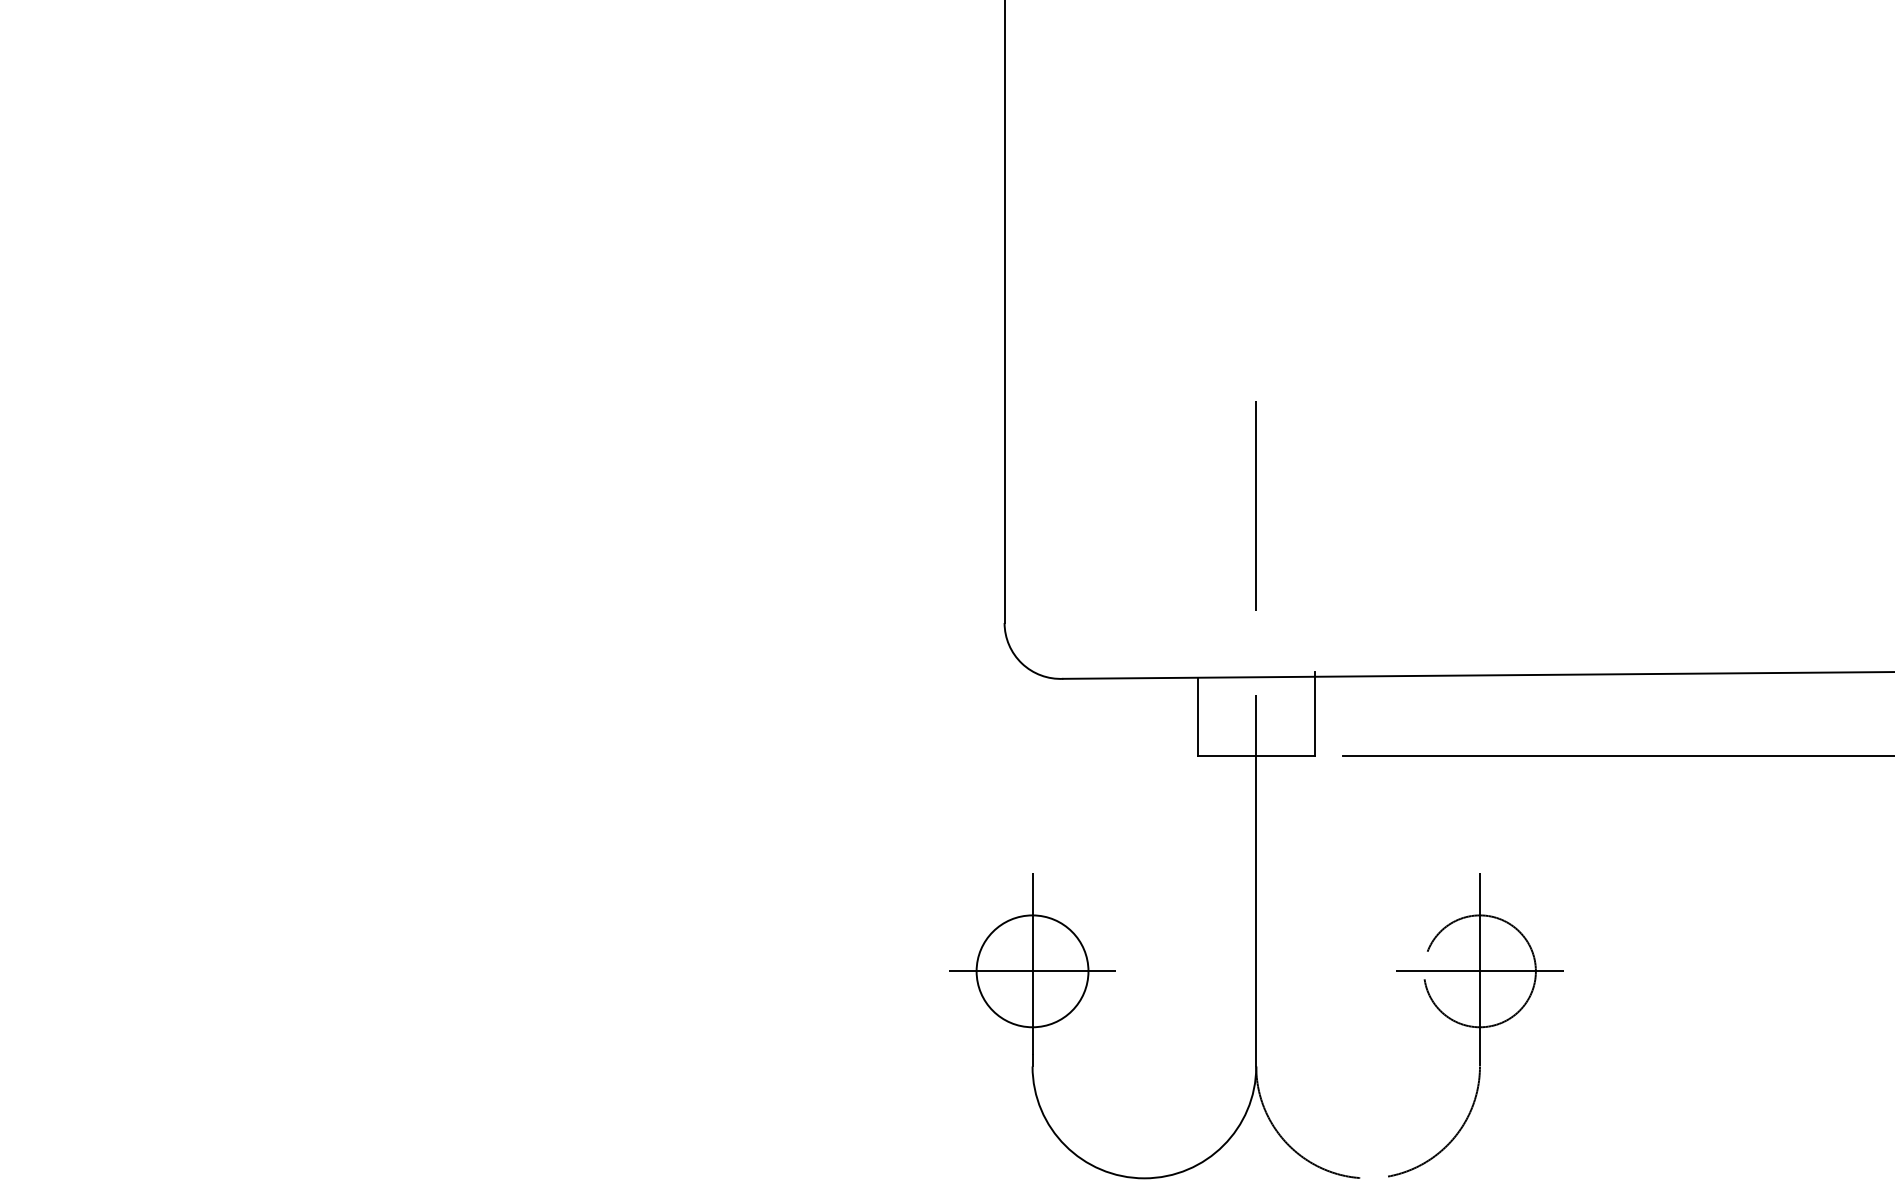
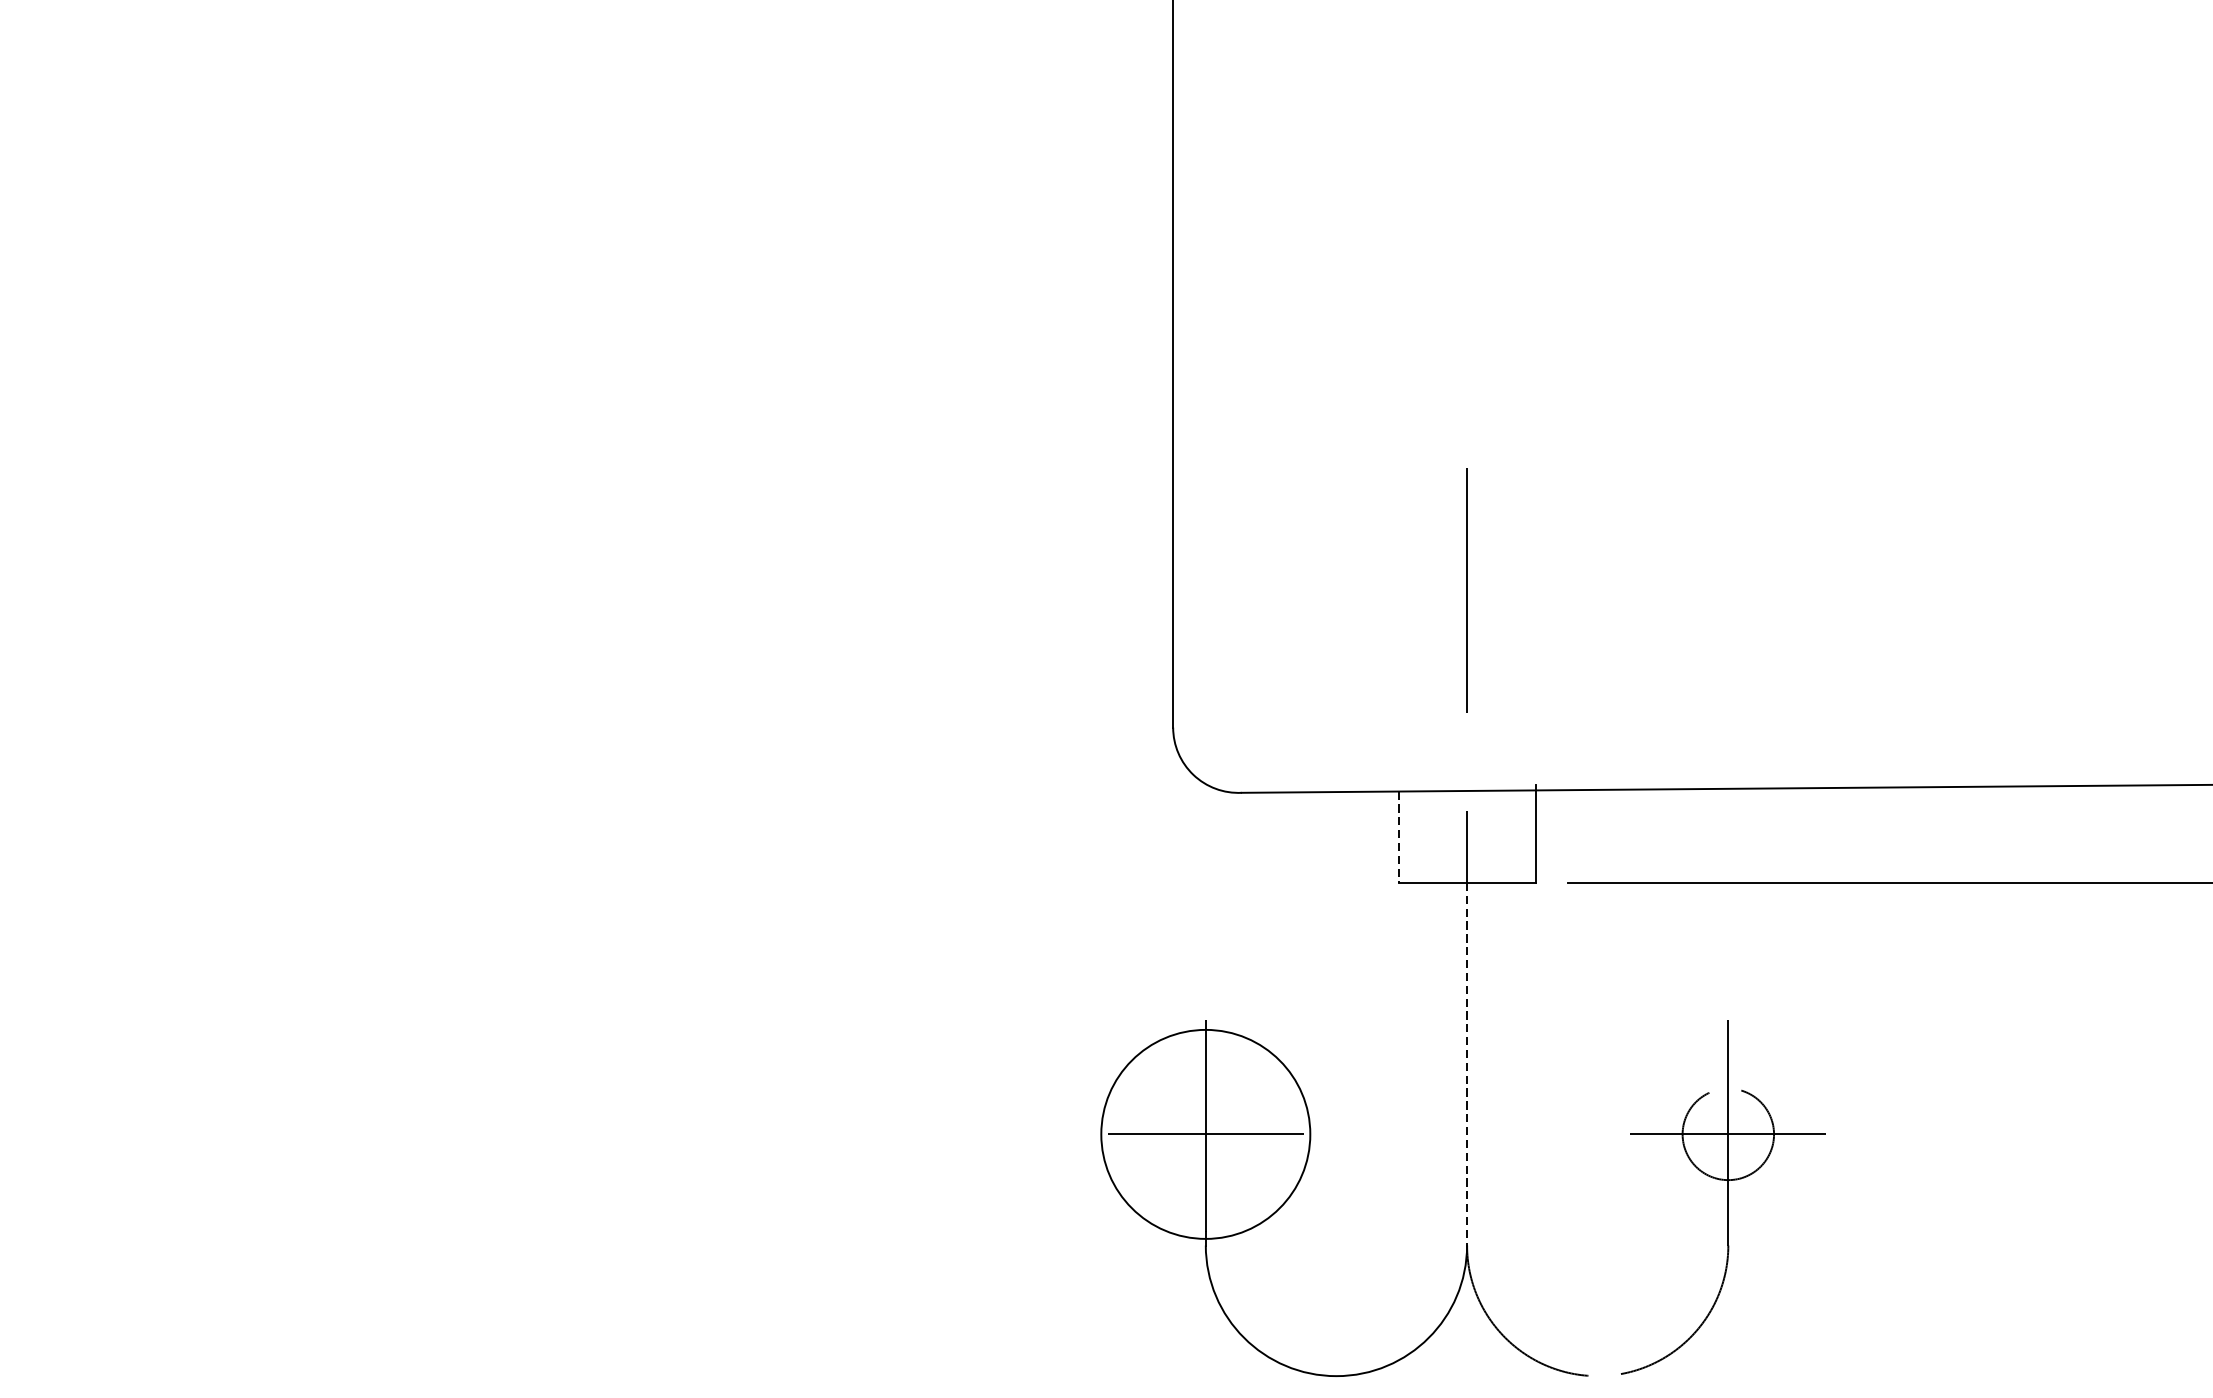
line: (1197, 717) -> (1398, 837), solid -> dashed
line: (1256, 911) -> (1467, 1064), solid -> dashed
circle: (1032, 971) -> (1205, 1134), size x1.6
circle: (1479, 971) -> (1727, 1134), size x0.7

